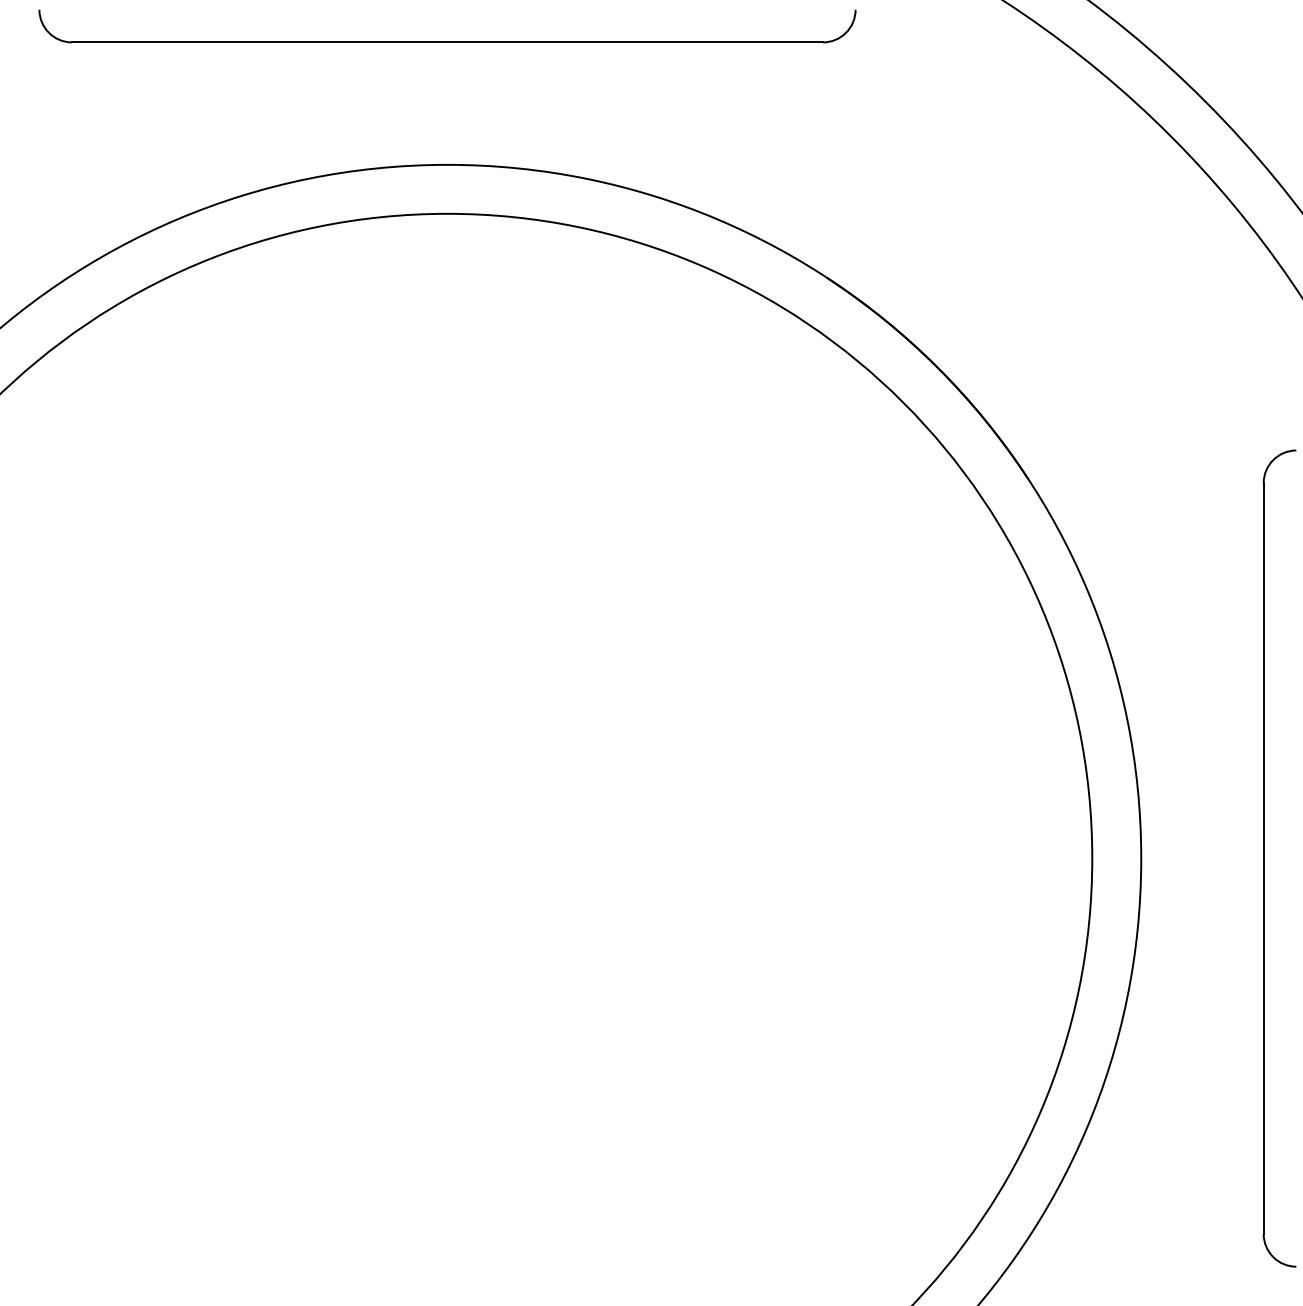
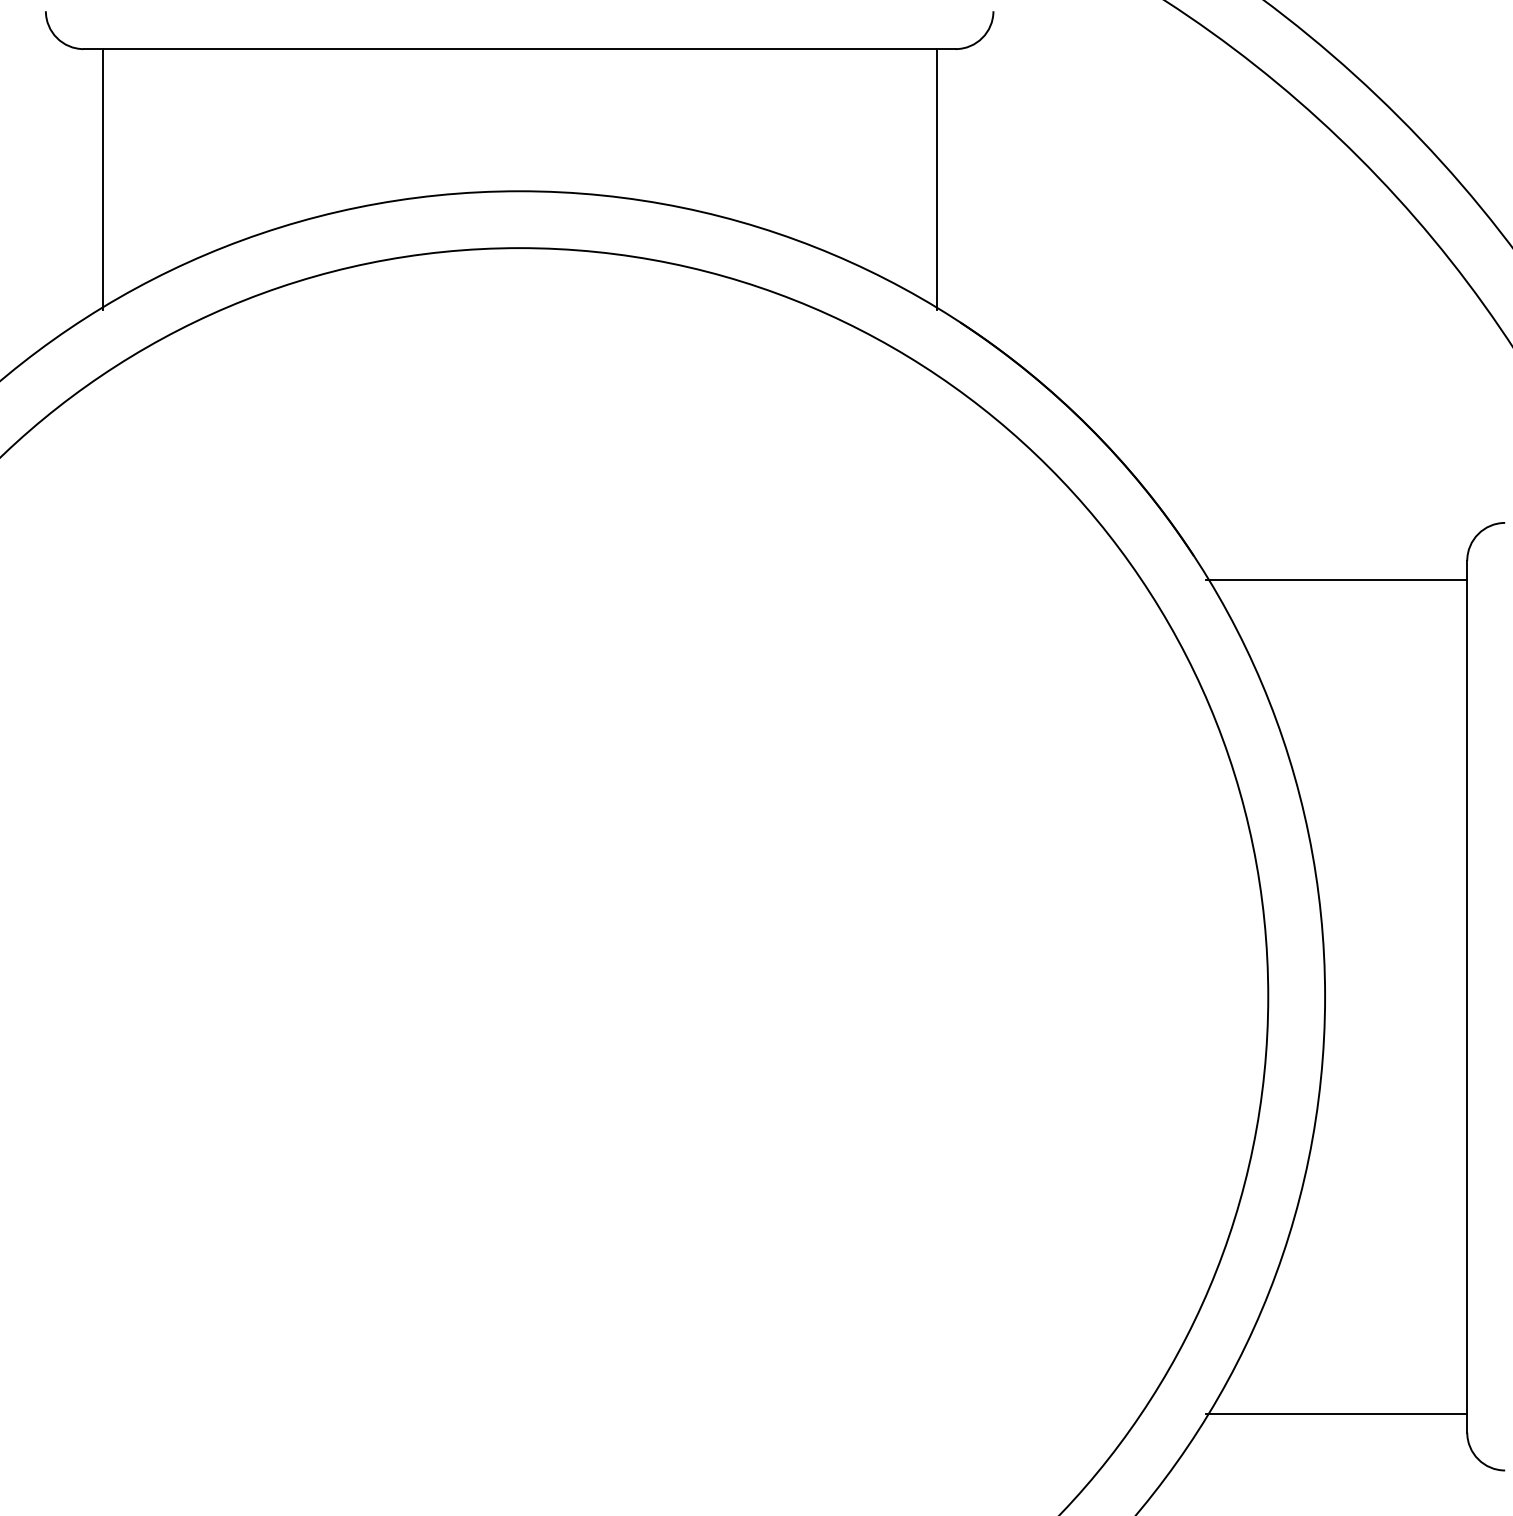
line: (88, 154) -> (102, 179), added
line: (806, 154) -> (936, 179), added
line: (1150, 499) -> (1335, 579), added
line: (1150, 1217) -> (1335, 1413), added

